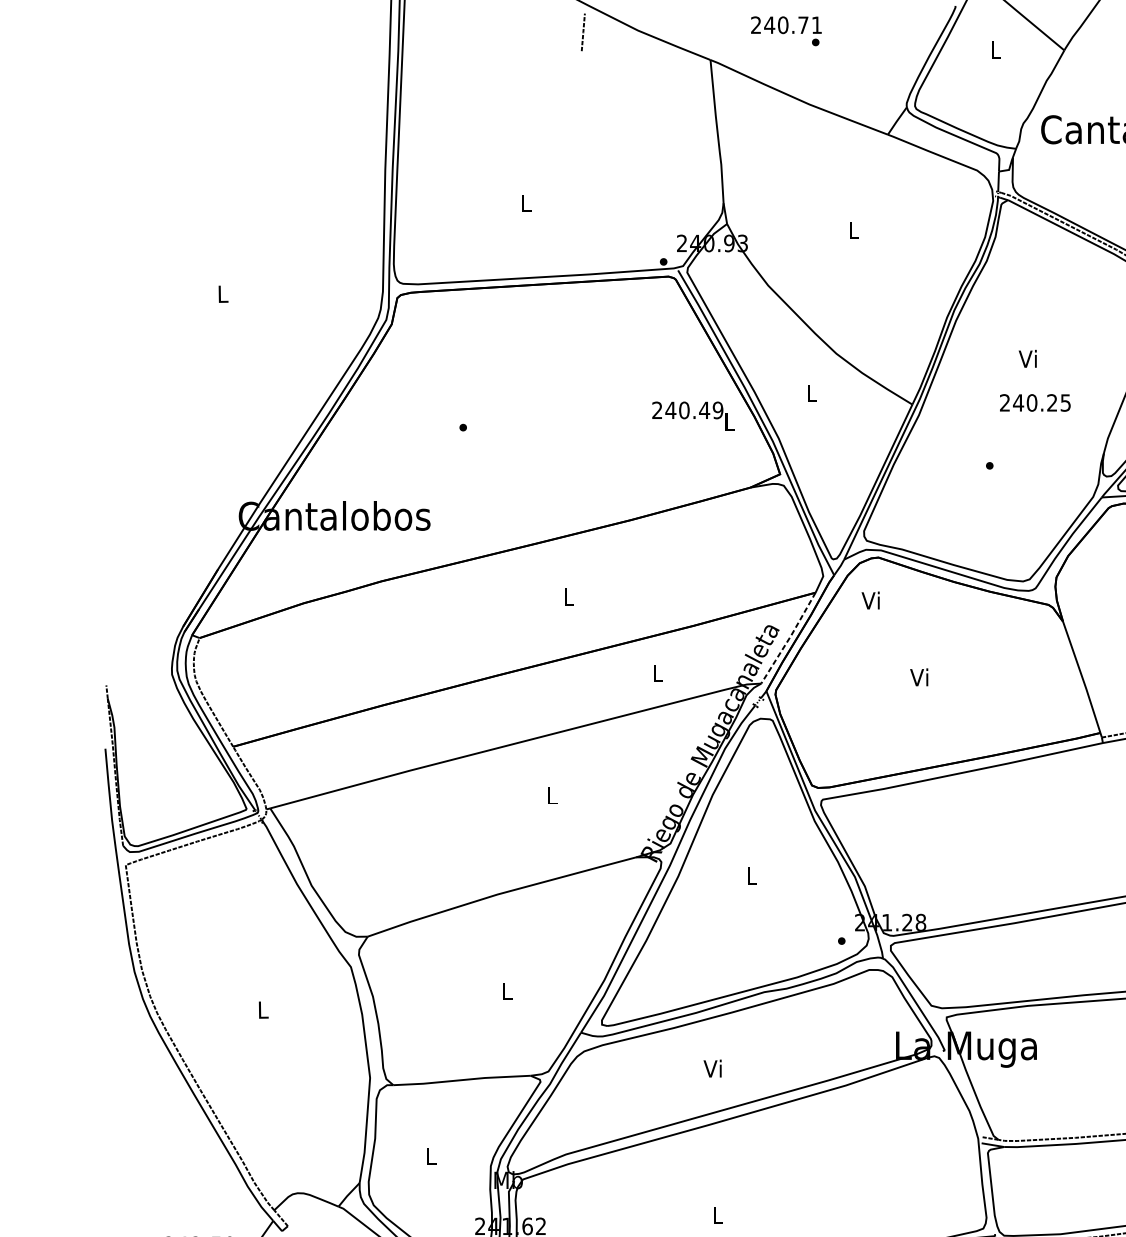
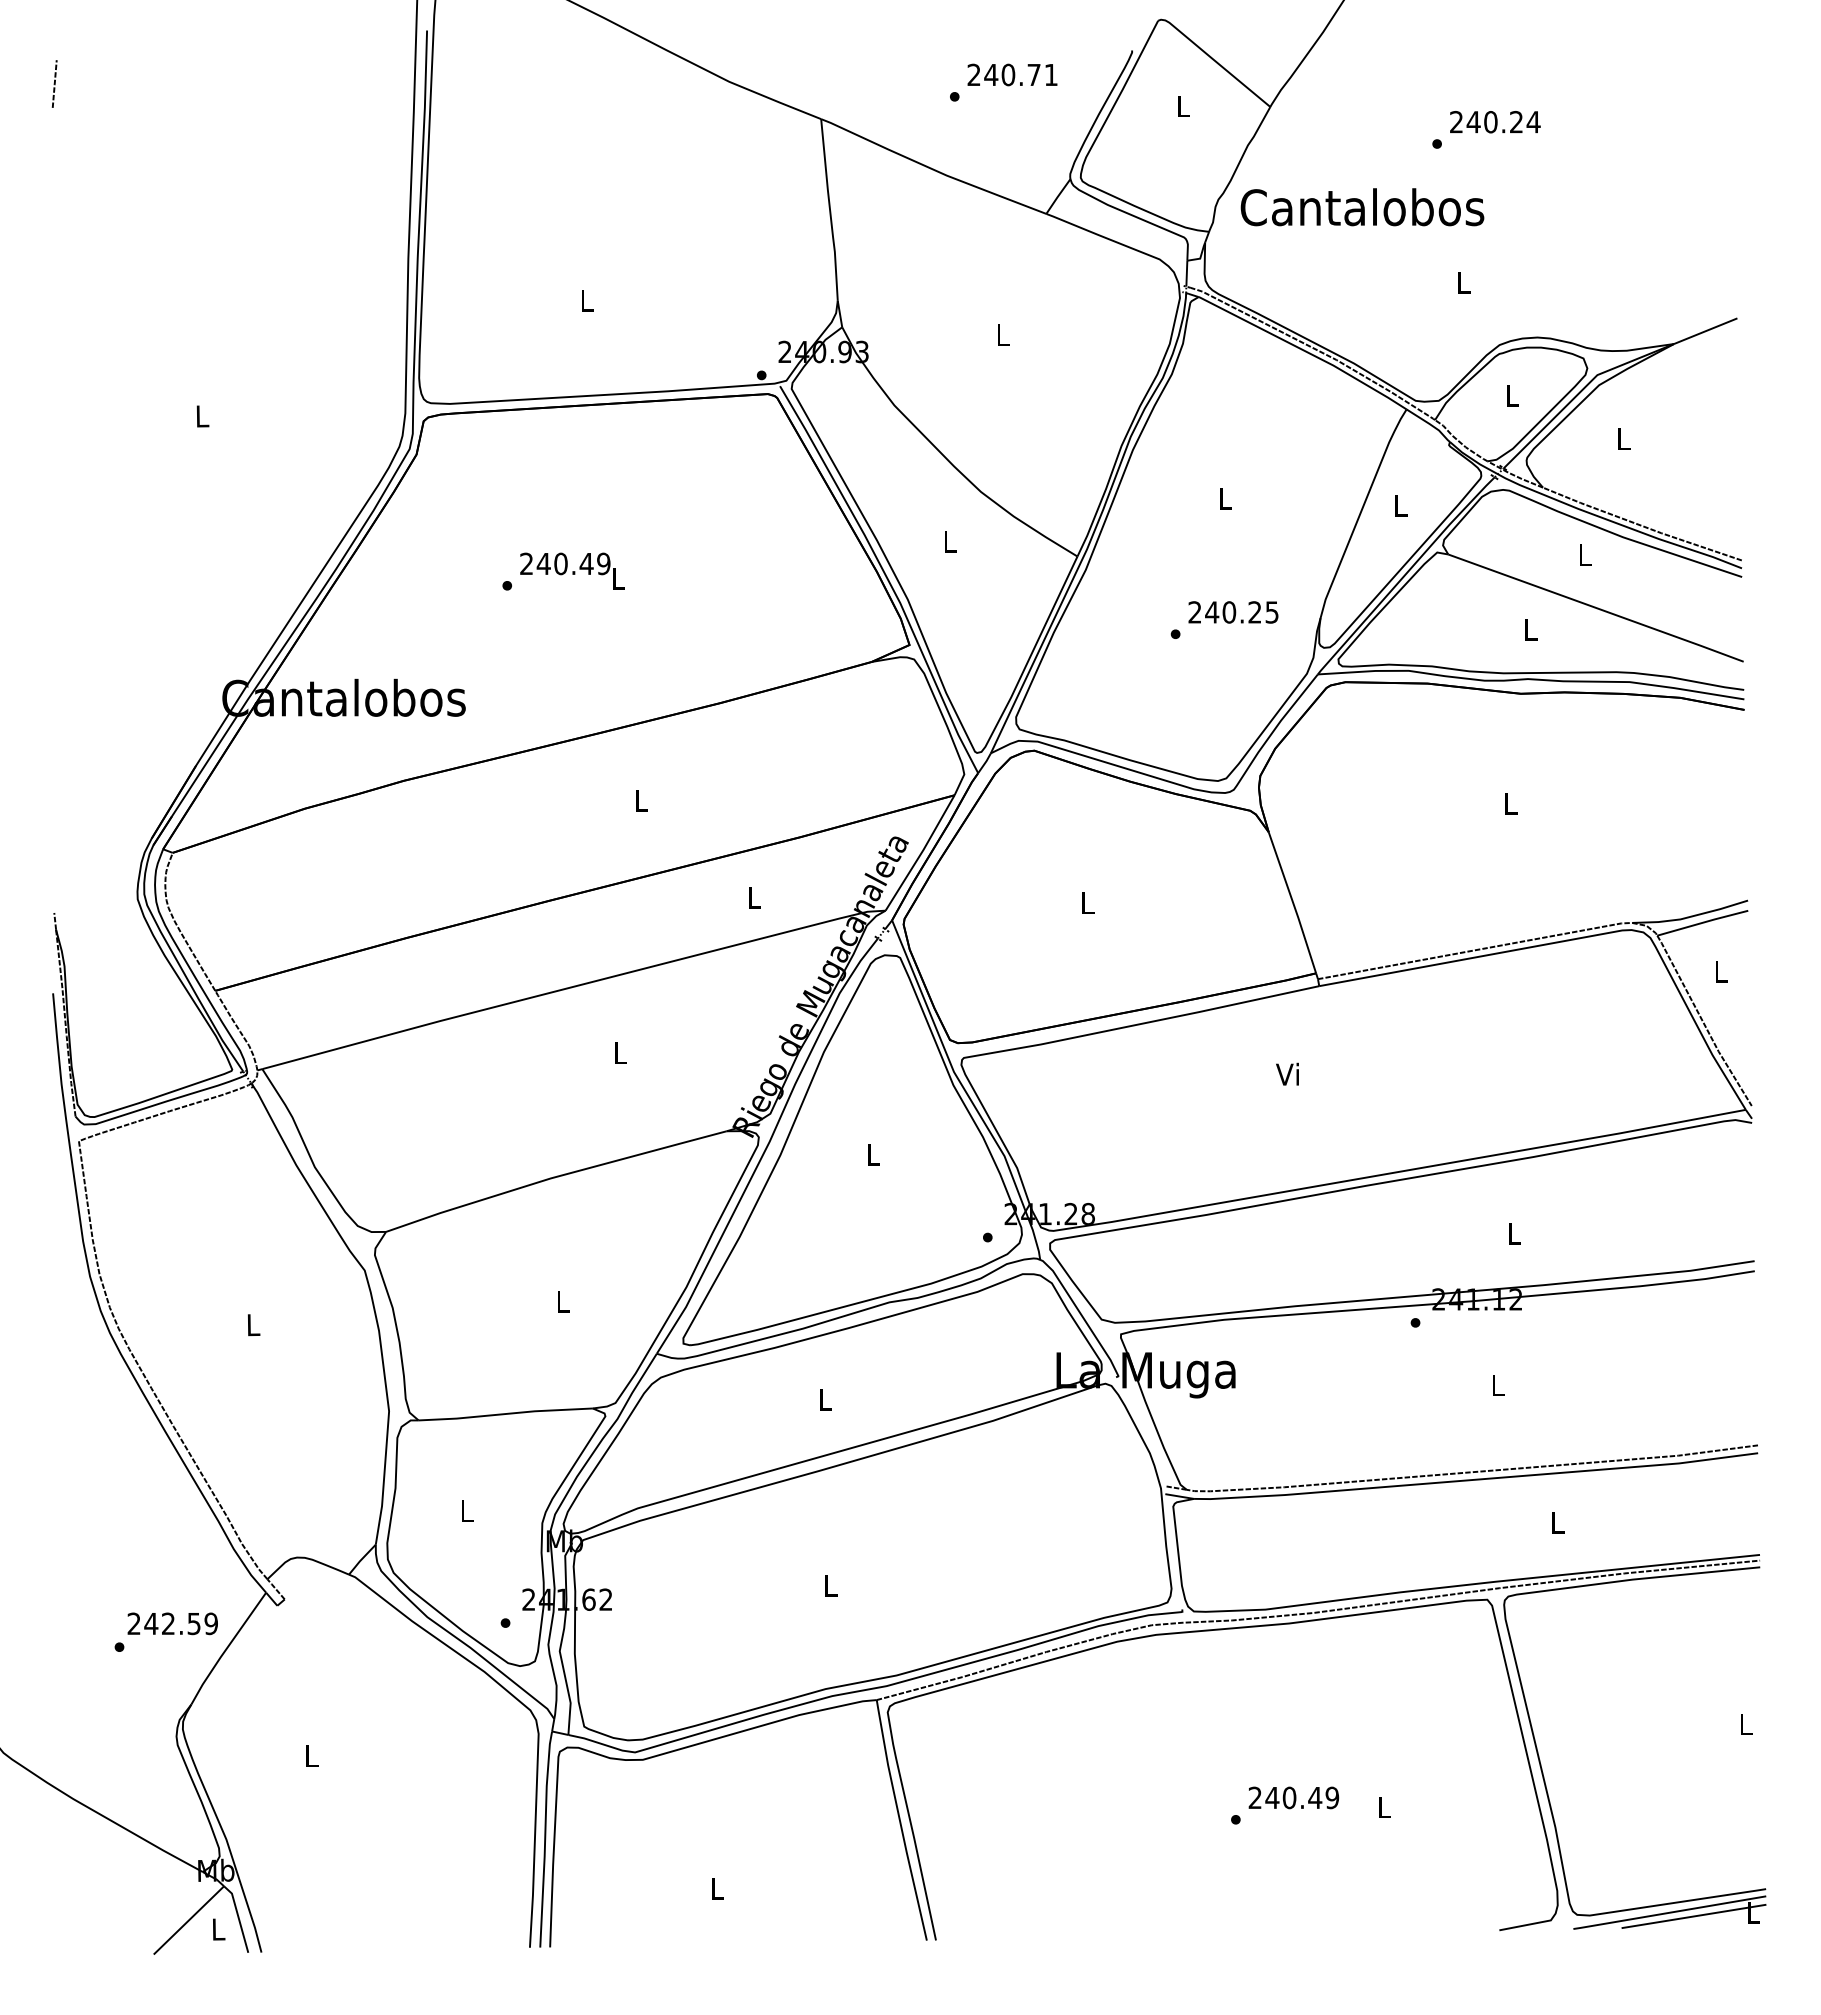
text: (786, 24) -> (1012, 74), moved
line: (583, 31) -> (54, 83), moved
text: (1027, 358) -> (1223, 498), Vi -> L
text: (1035, 403) -> (1233, 612), moved
text: (693, 415) -> (572, 570), moved
text: (870, 599) -> (1287, 1073), moved
line: (789, 638) -> (921, 853), dashed -> solid
text: (918, 677) -> (1085, 902), Vi -> L
text: (712, 1068) -> (823, 1399), Vi -> L

